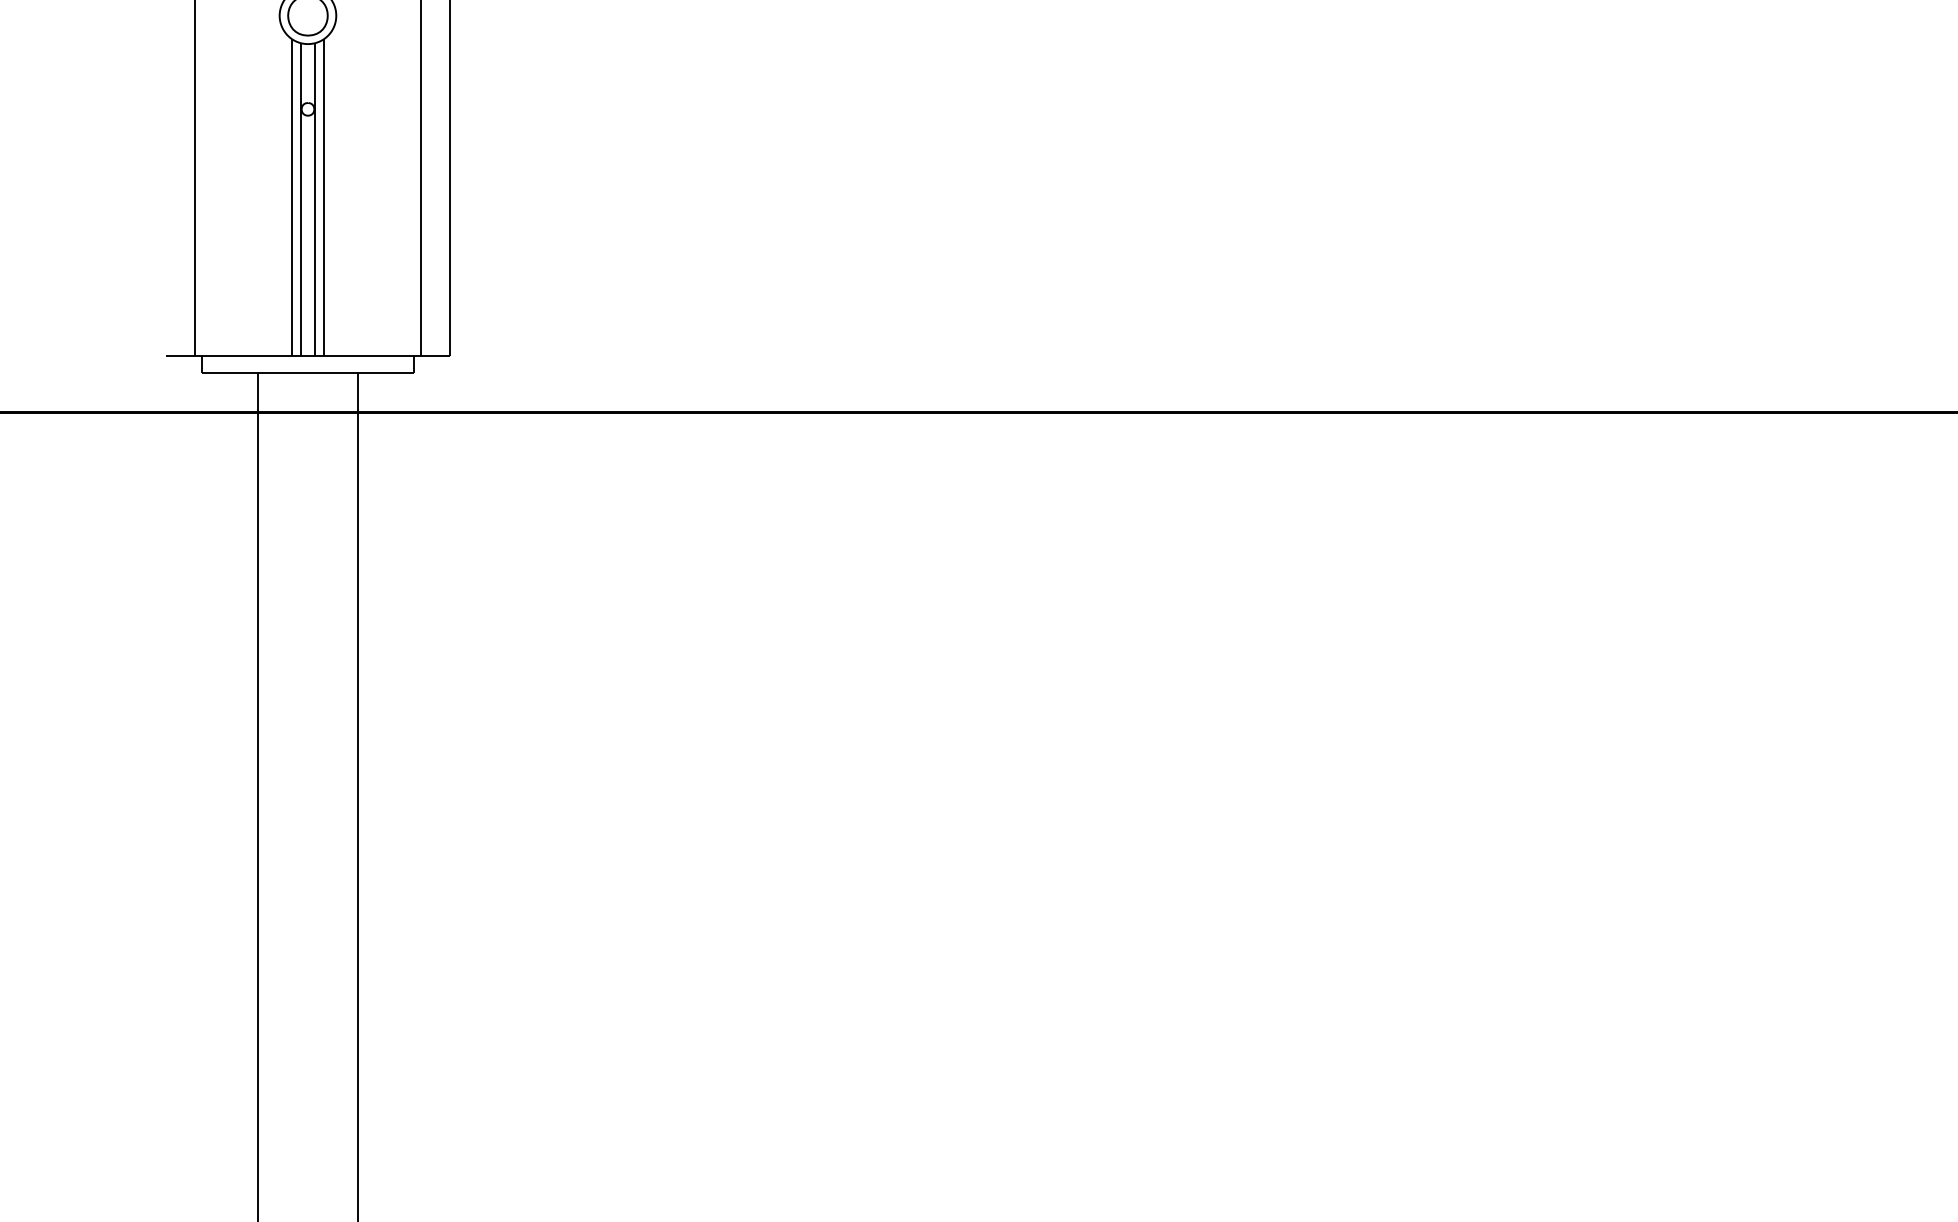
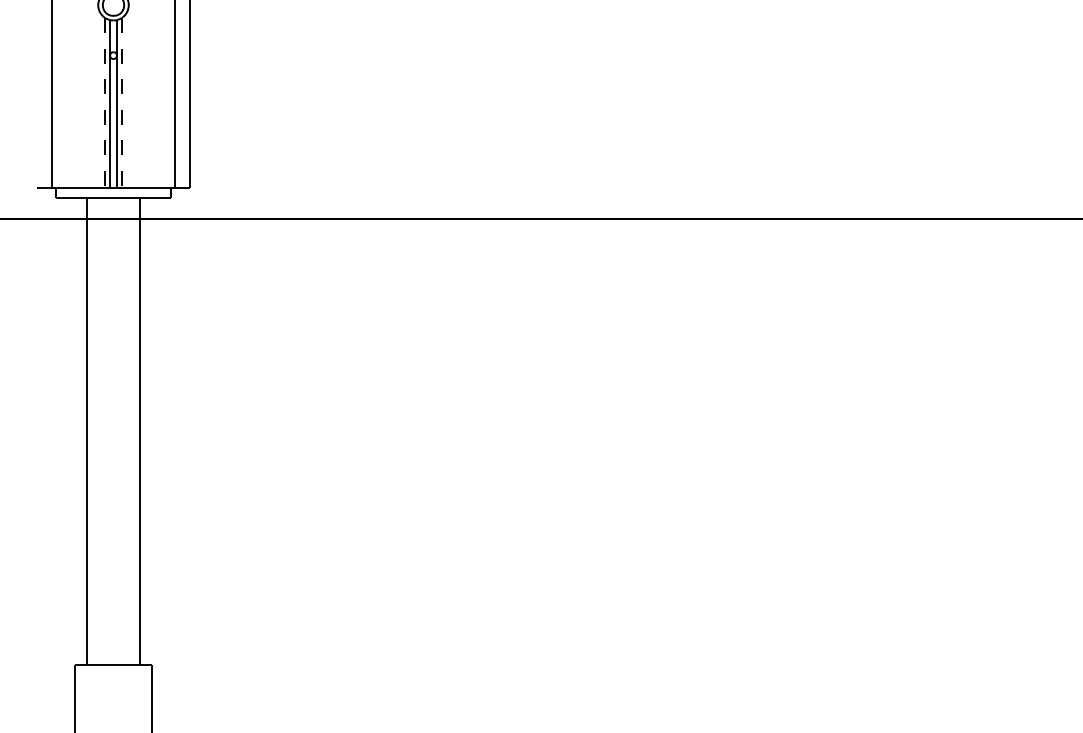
line: (293, 198) -> (105, 103), solid -> dashed
line: (322, 198) -> (121, 103), solid -> dashed

